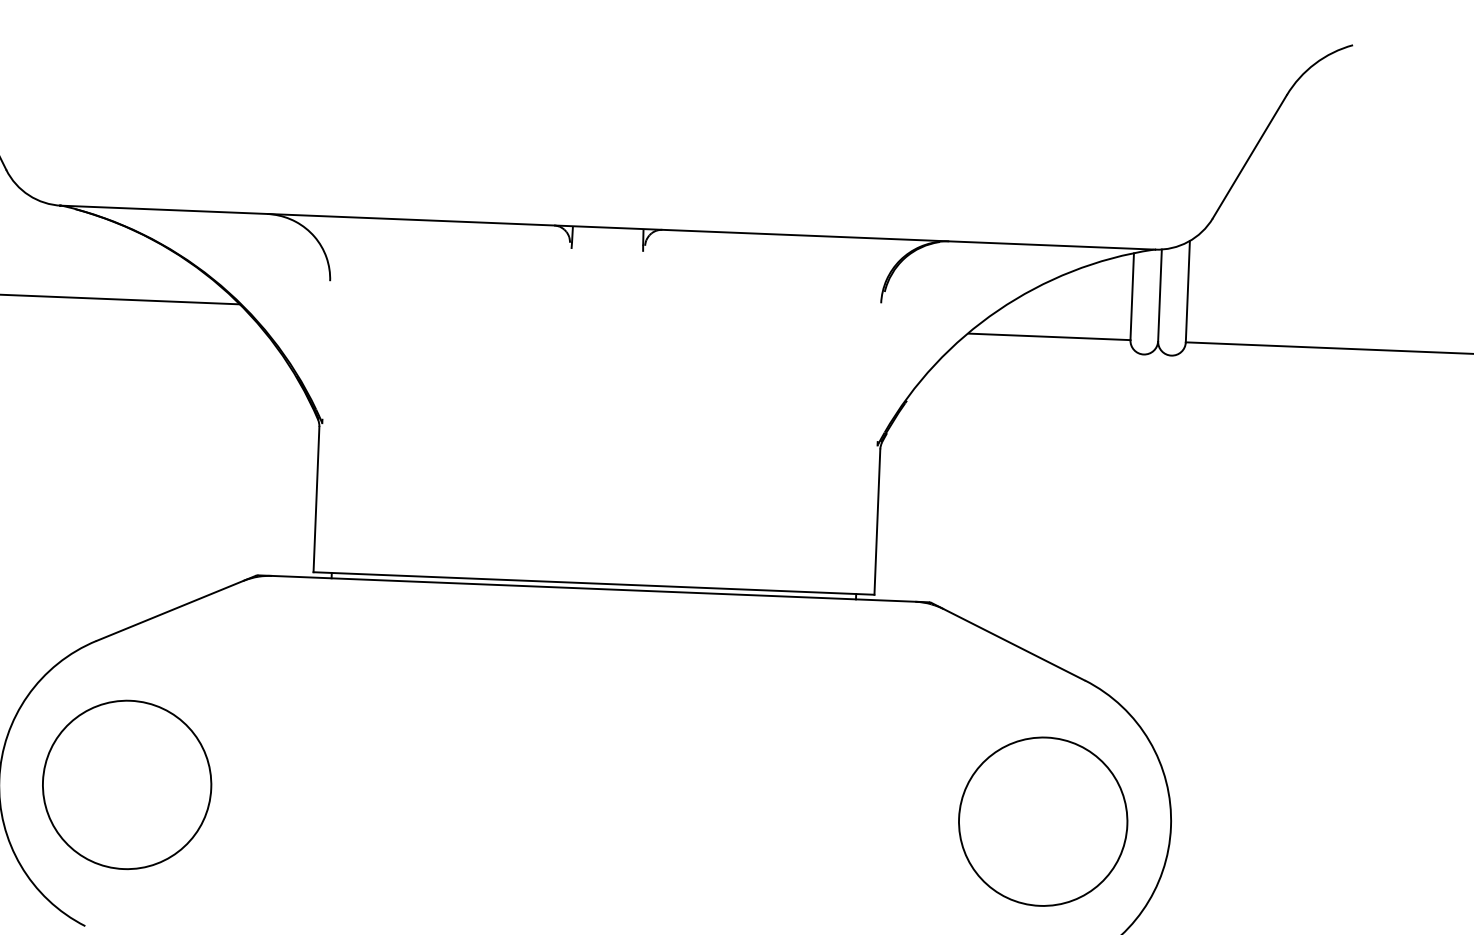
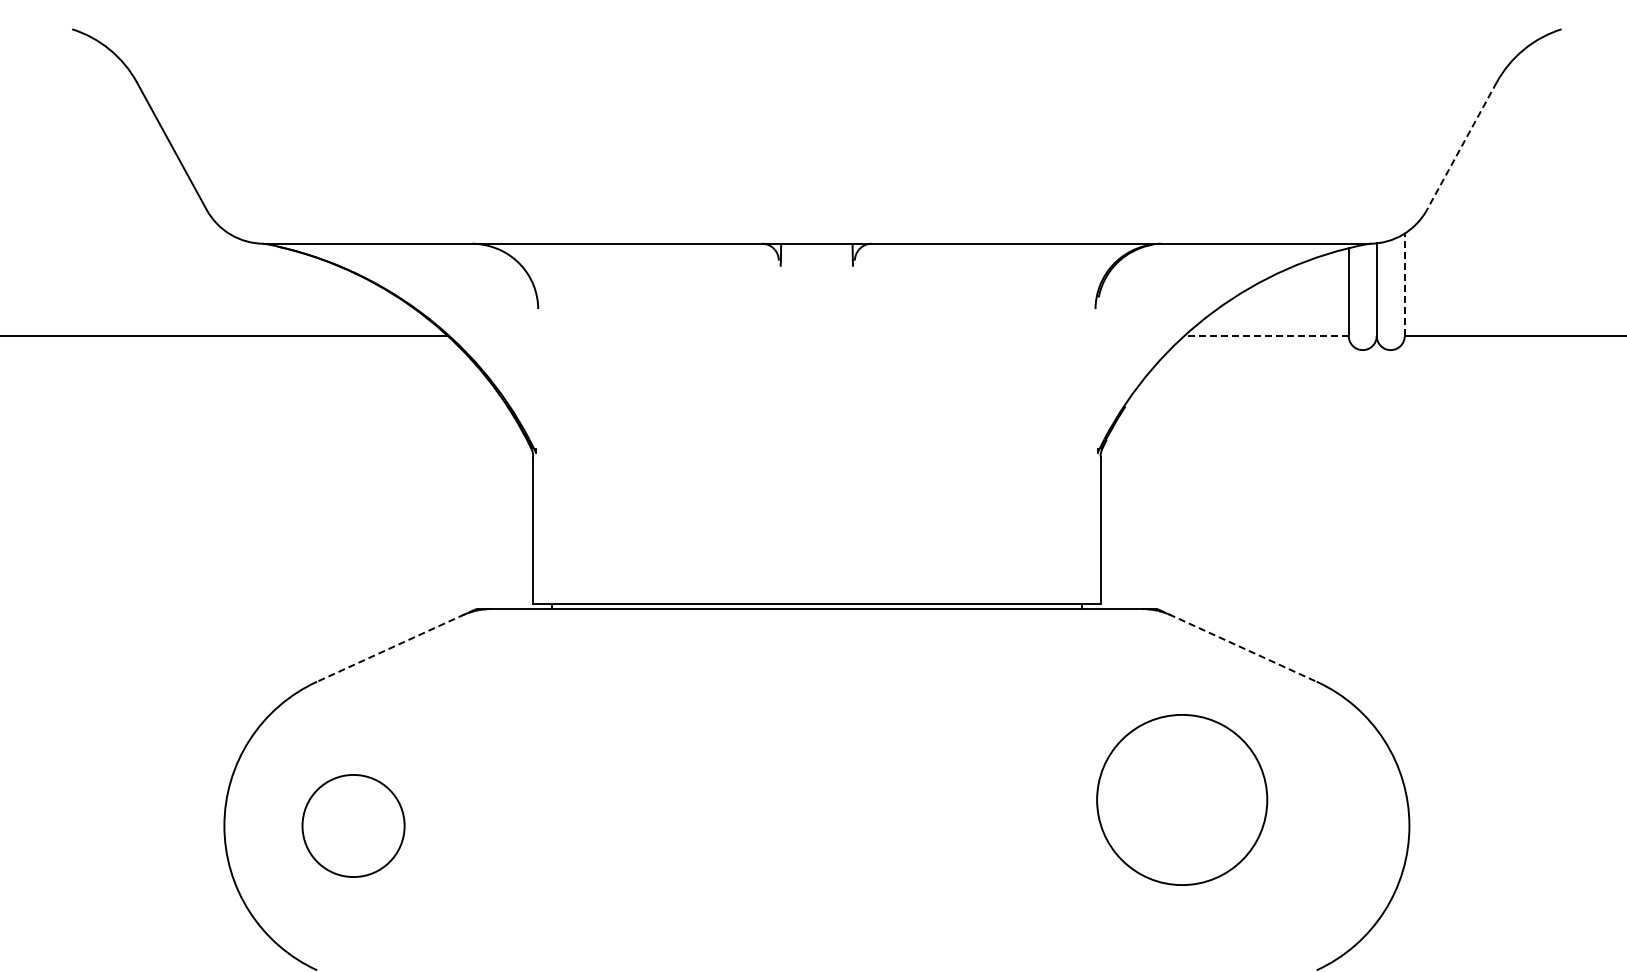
line: (1249, 157) -> (1461, 146), solid -> dashed
line: (1187, 291) -> (1404, 284), solid -> dashed
line: (1050, 337) -> (1267, 336), solid -> dashed
line: (176, 608) -> (396, 645), solid -> dashed
line: (1008, 641) -> (1237, 645), solid -> dashed
circle: (127, 784) -> (353, 825), size x0.6
circle: (1043, 821) -> (1182, 799), moved

